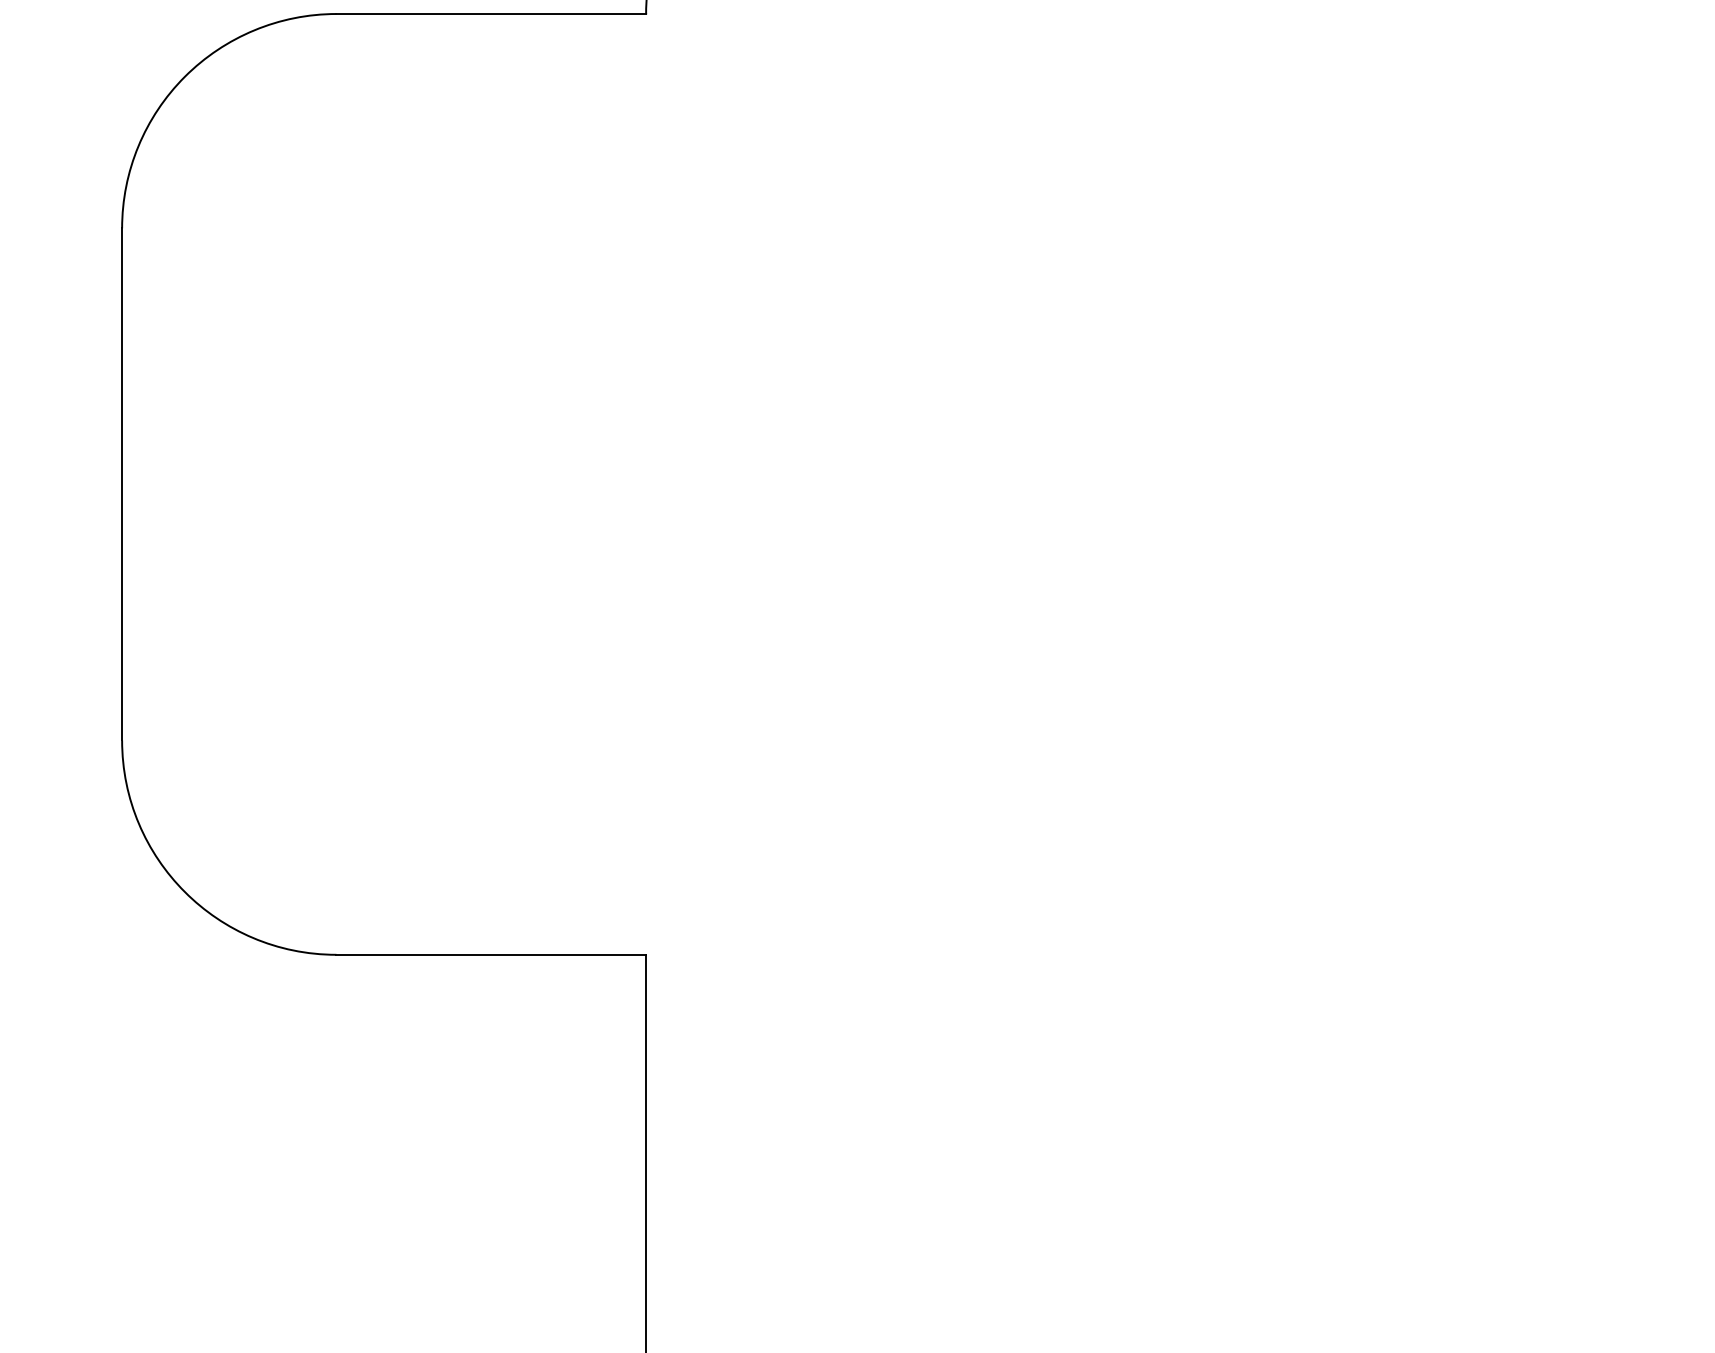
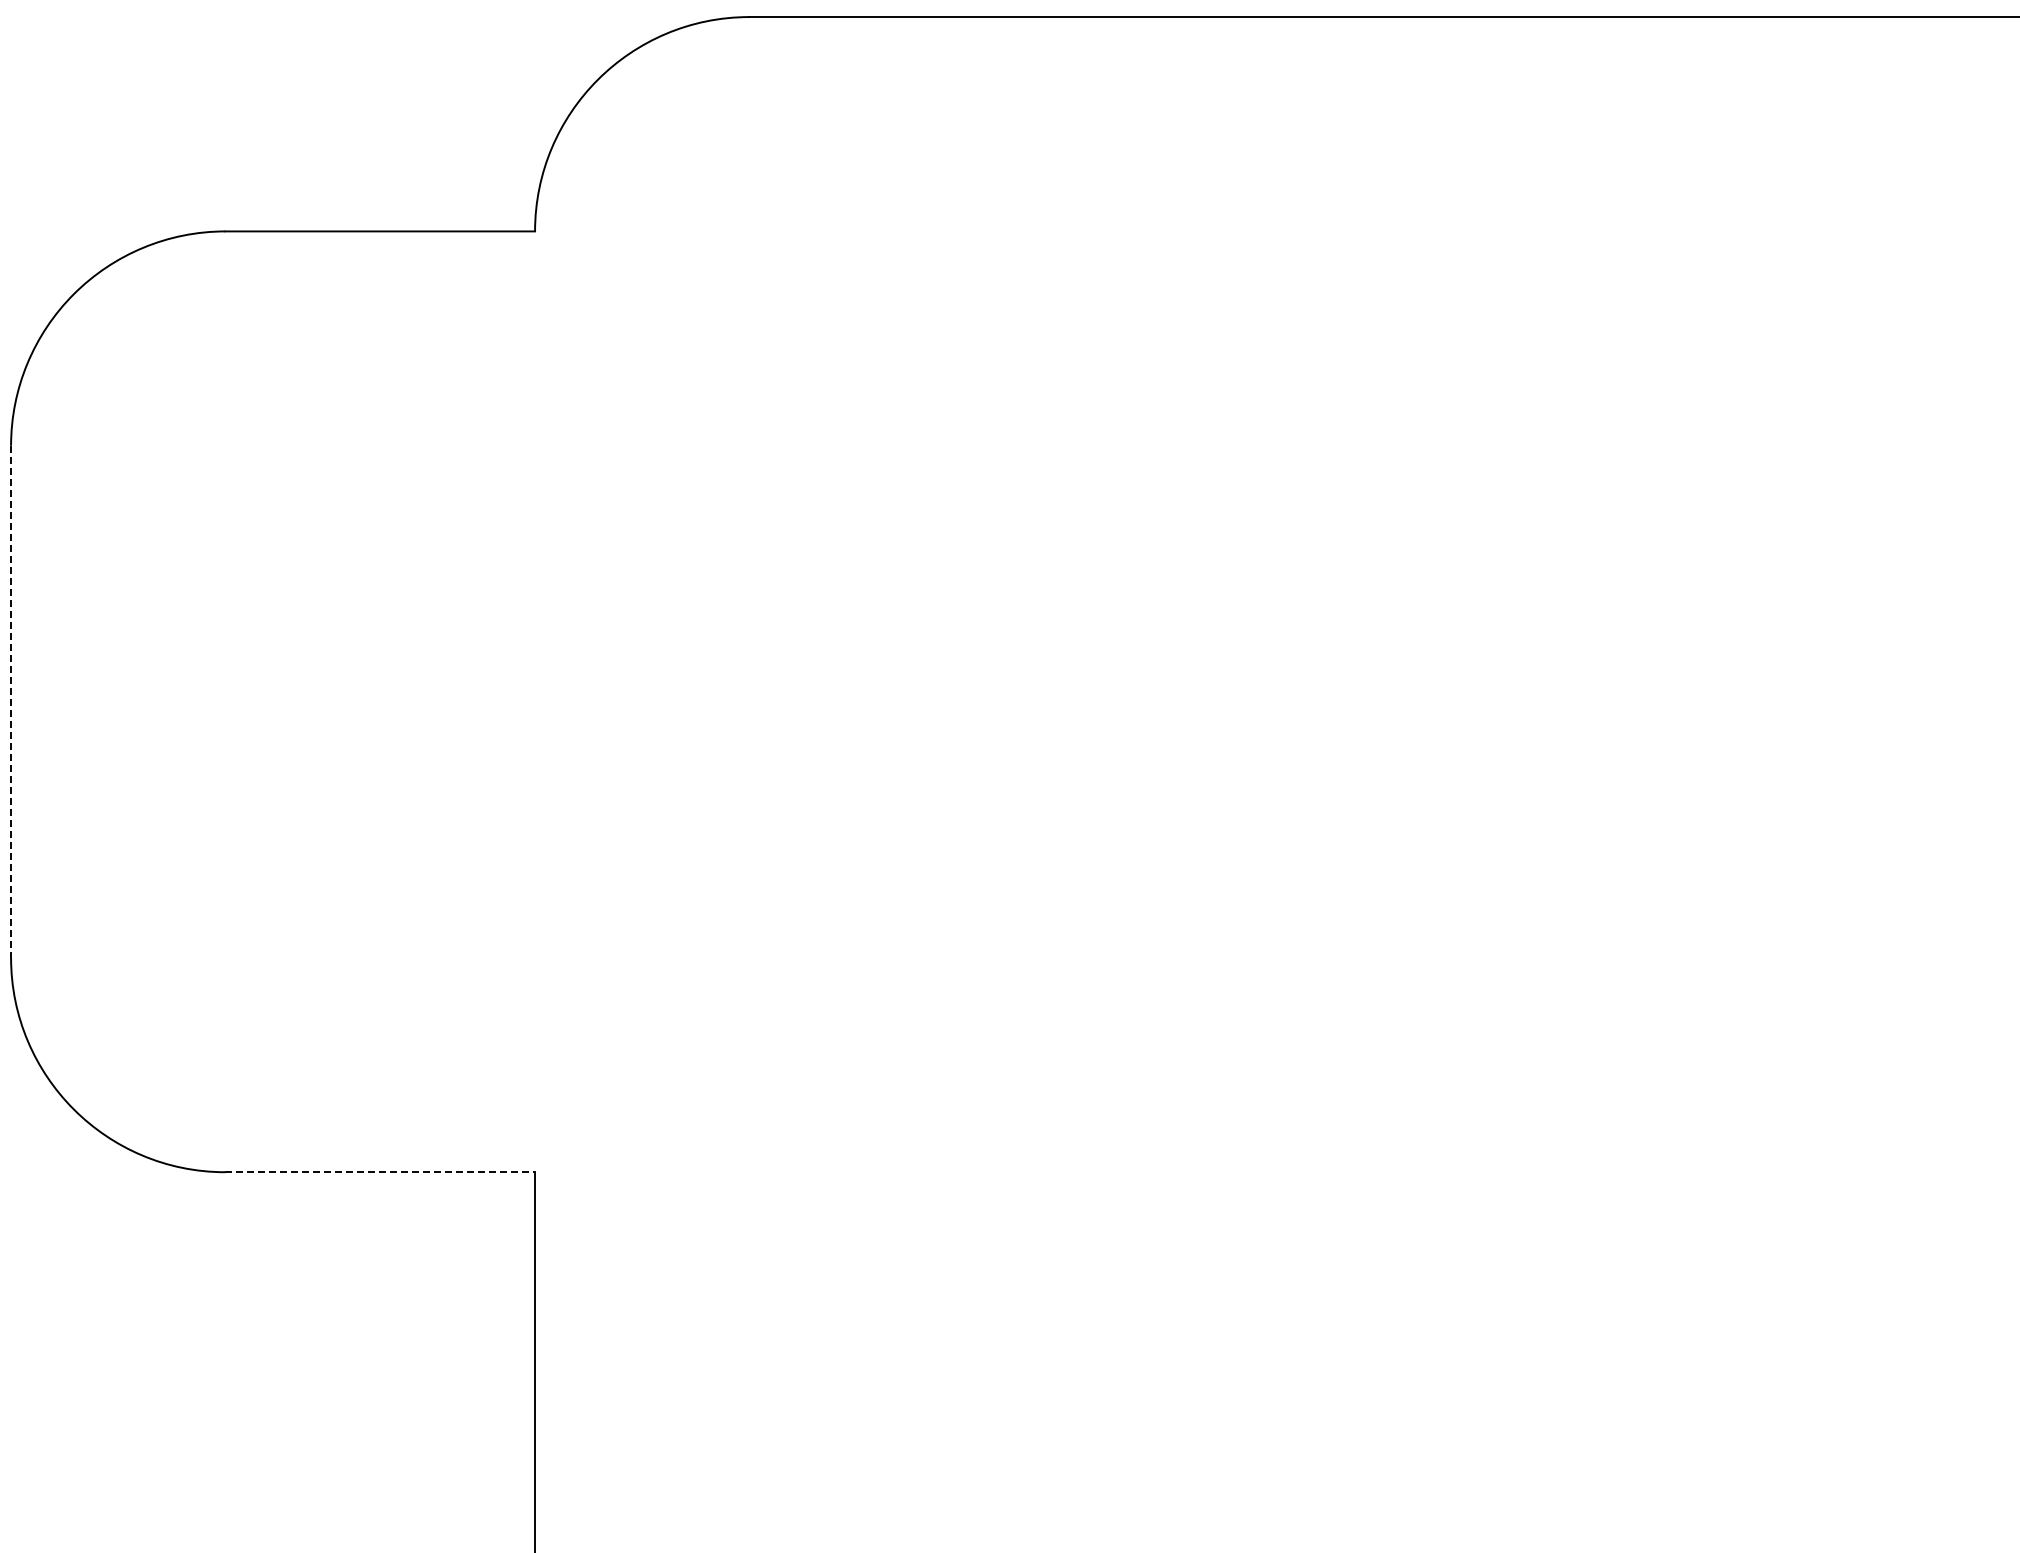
line: (122, 485) -> (11, 702), solid -> dashed
line: (491, 955) -> (380, 1172), solid -> dashed

